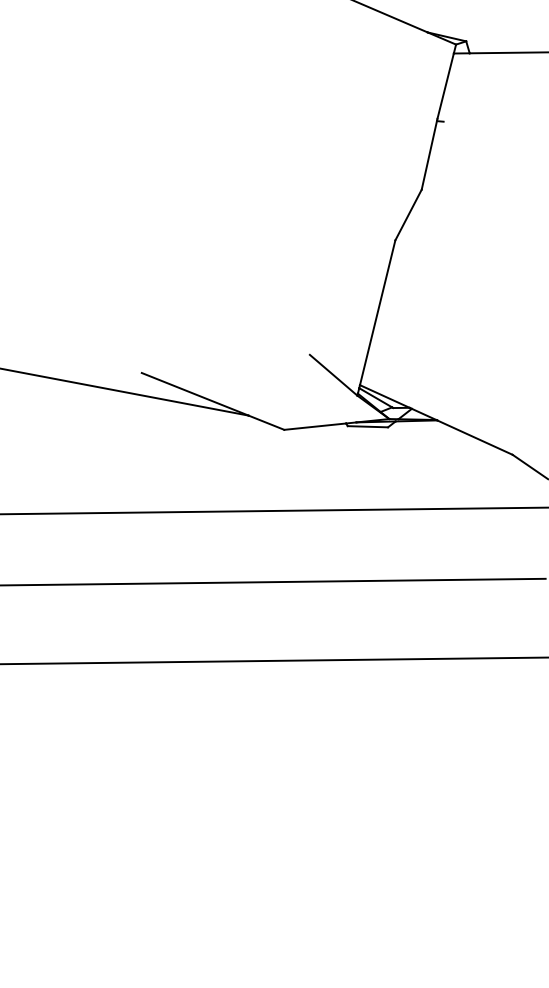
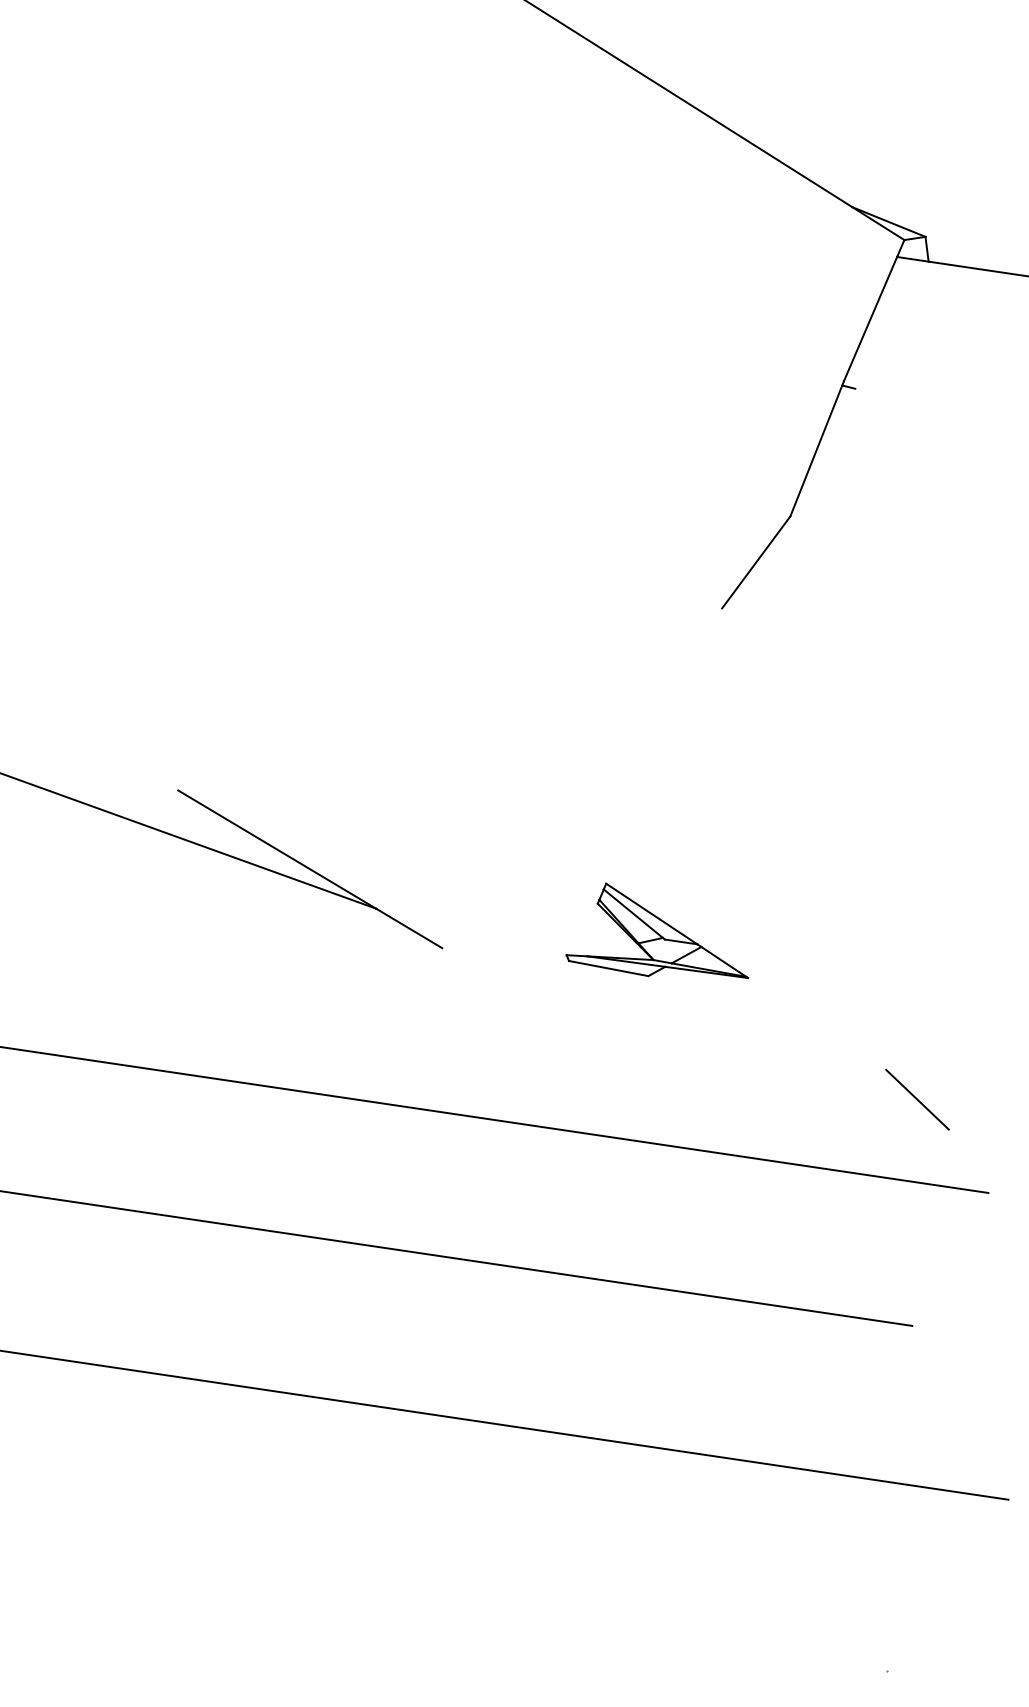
line: (377, 312) -> (663, 745), removed
line: (333, 374) -> (557, 854), removed
line: (315, 426) -> (505, 951), removed
line: (474, 437) -> (816, 1023), removed

